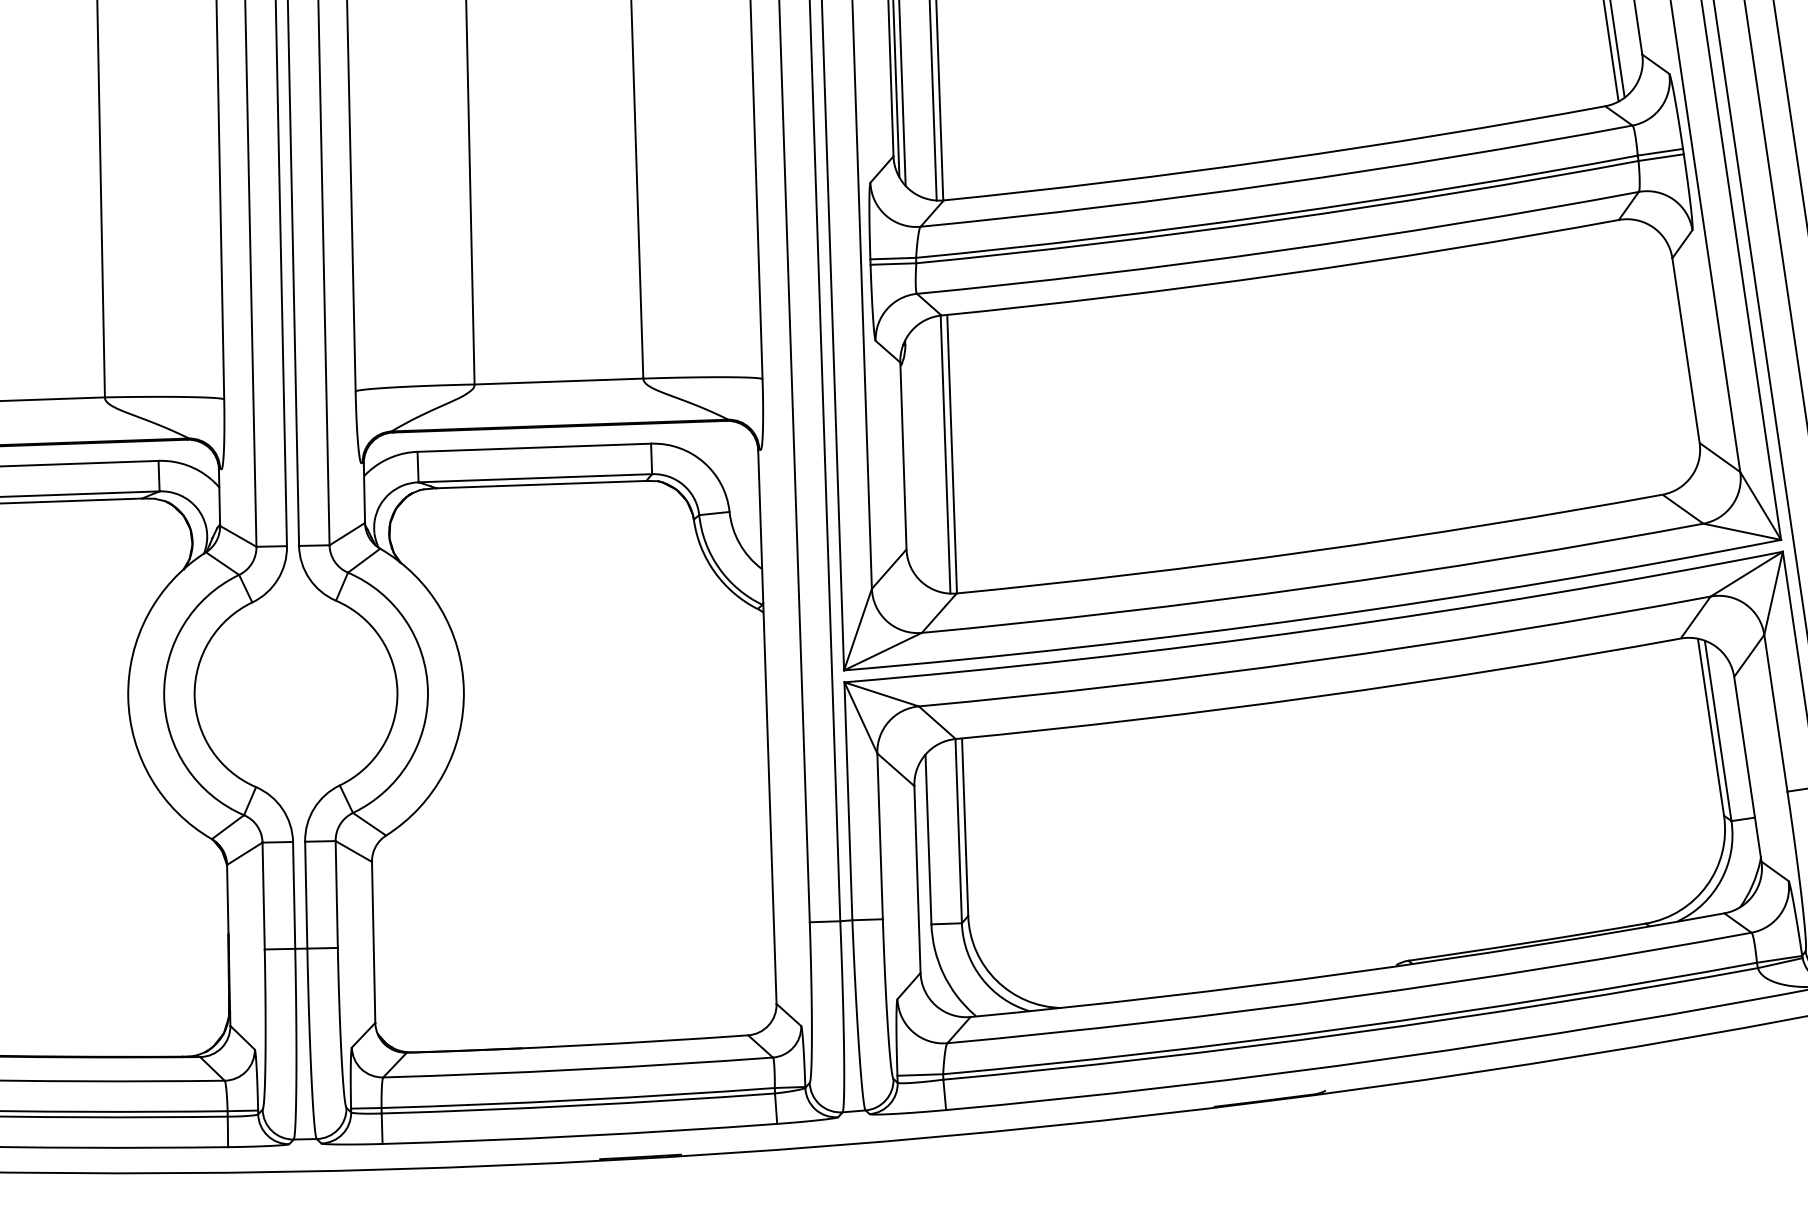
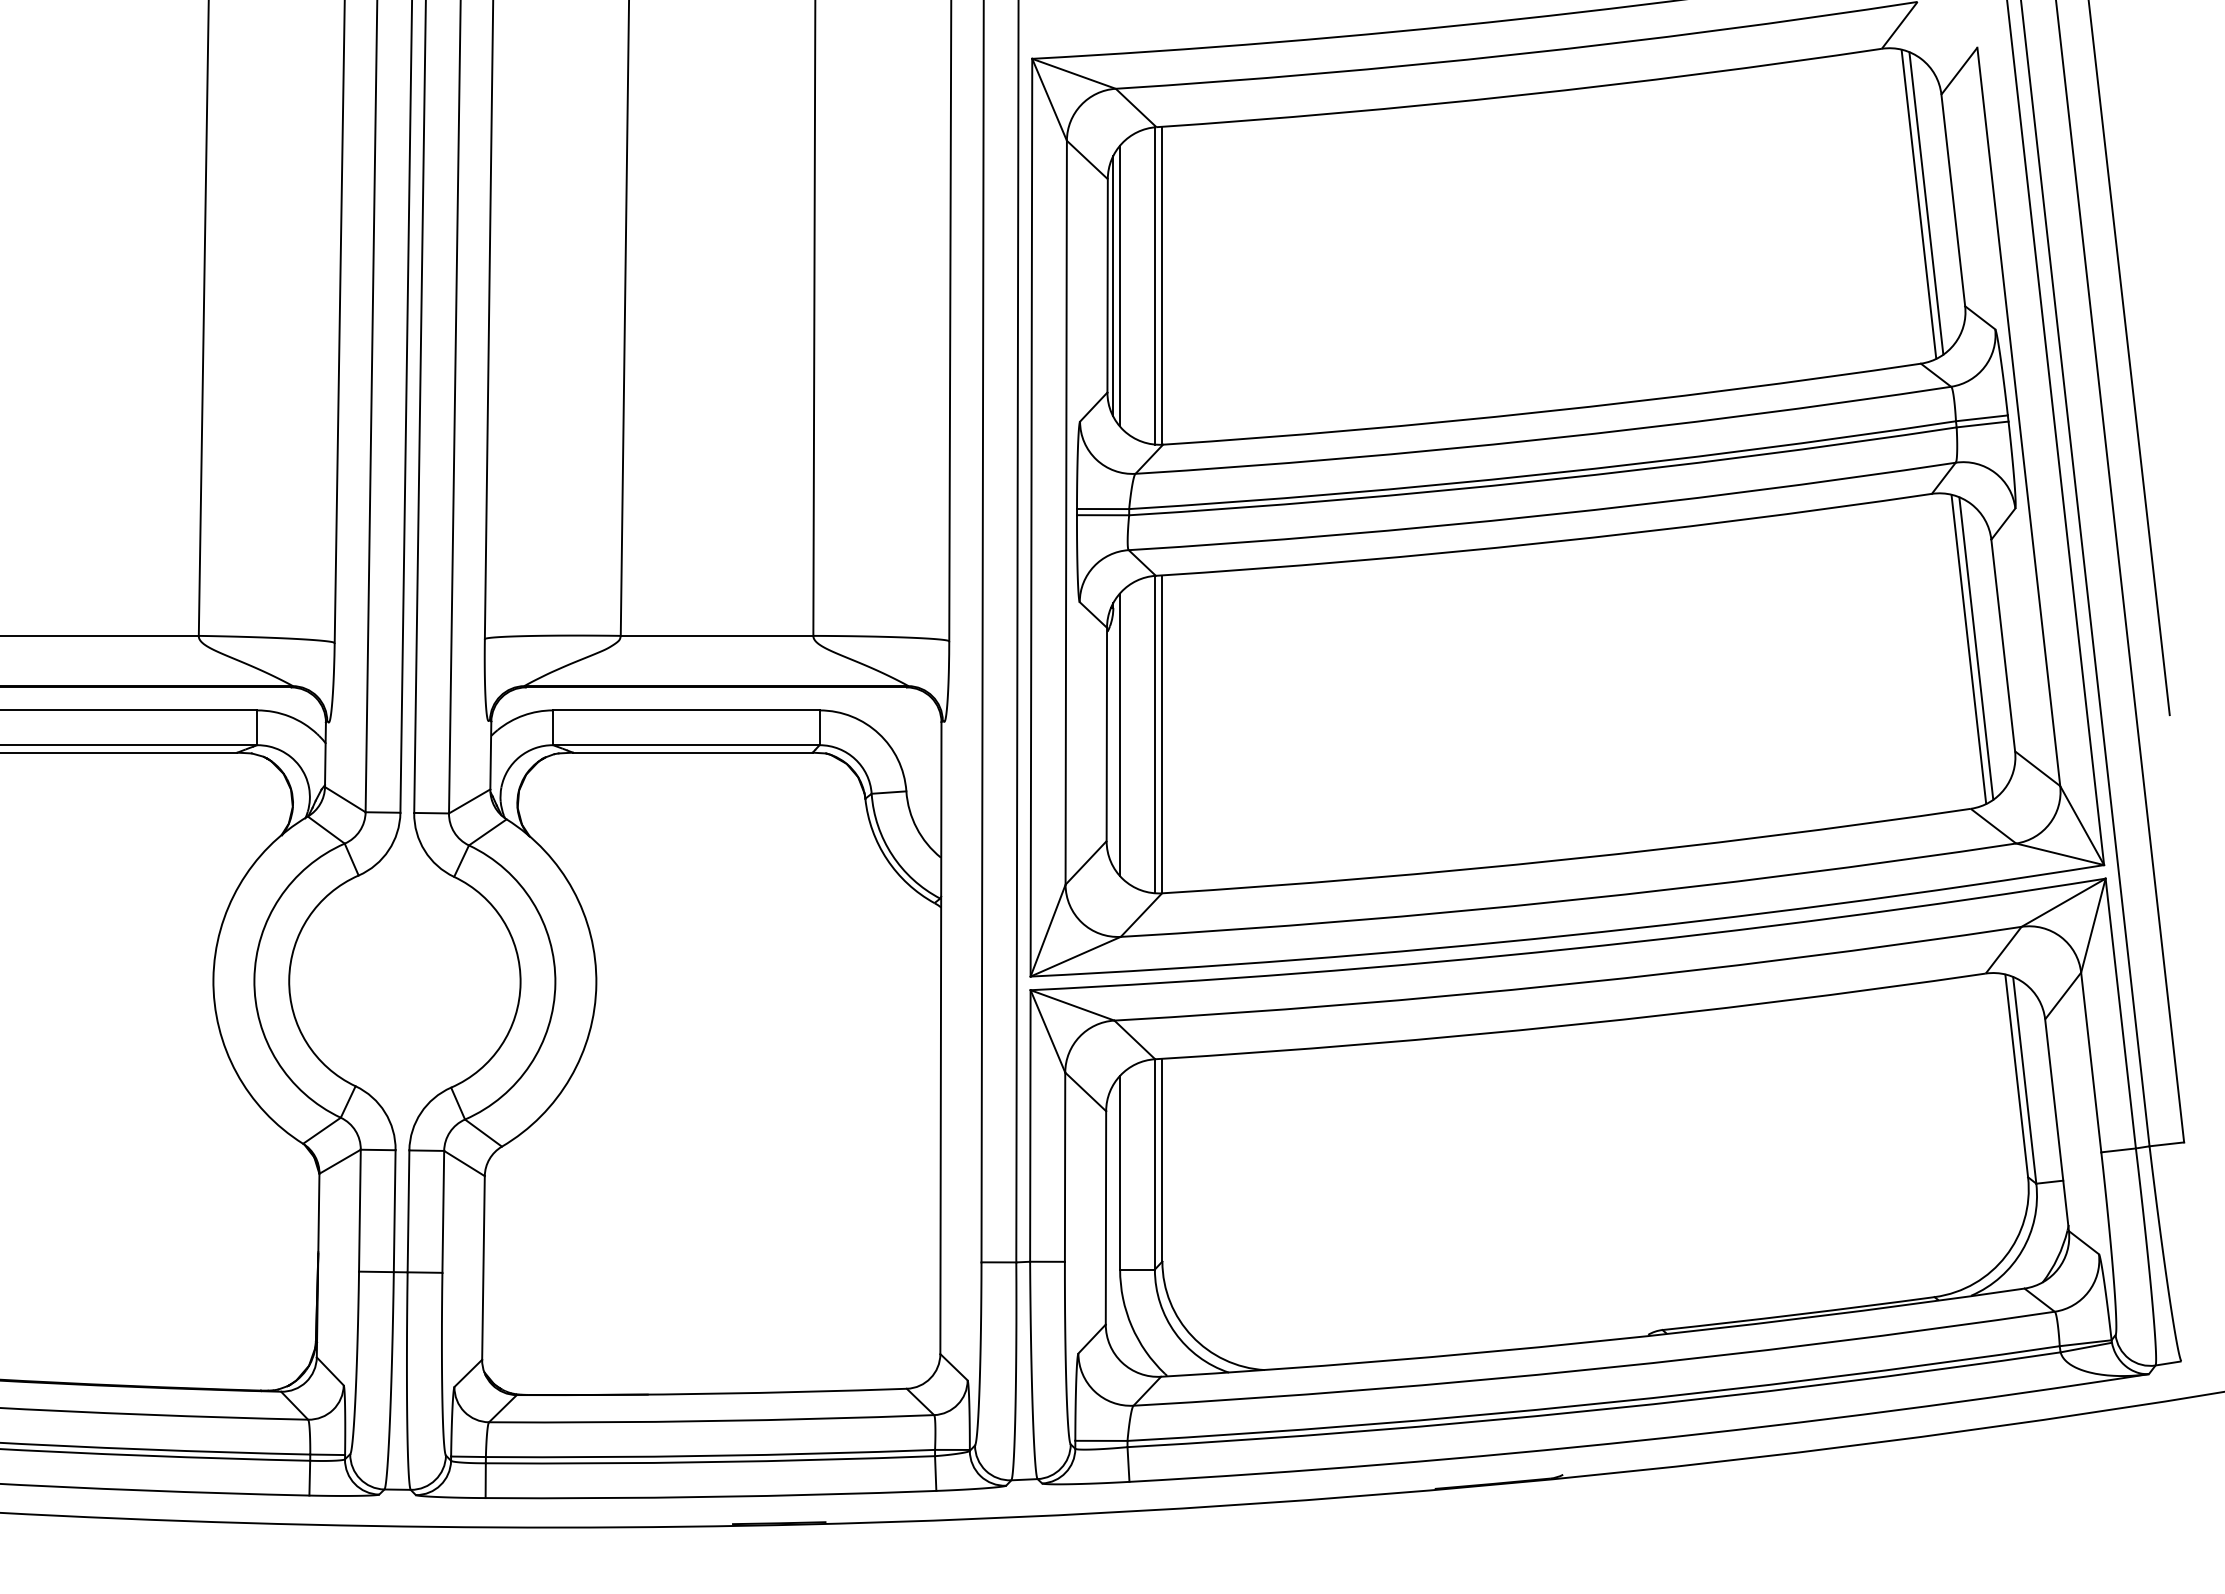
line: (1662, 354) -> (1976, 648), added
line: (1655, 355) -> (1968, 649), added
line: (915, 455) -> (1120, 734), added

